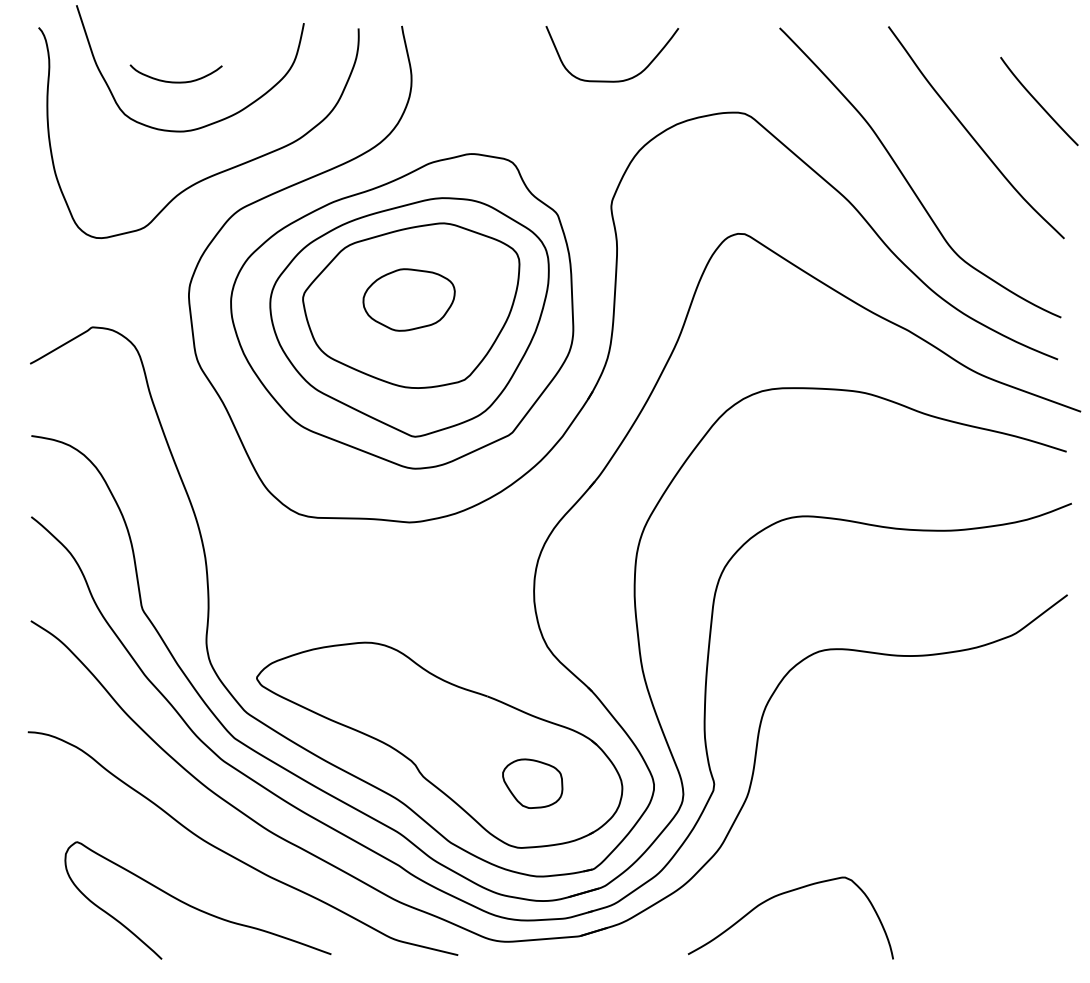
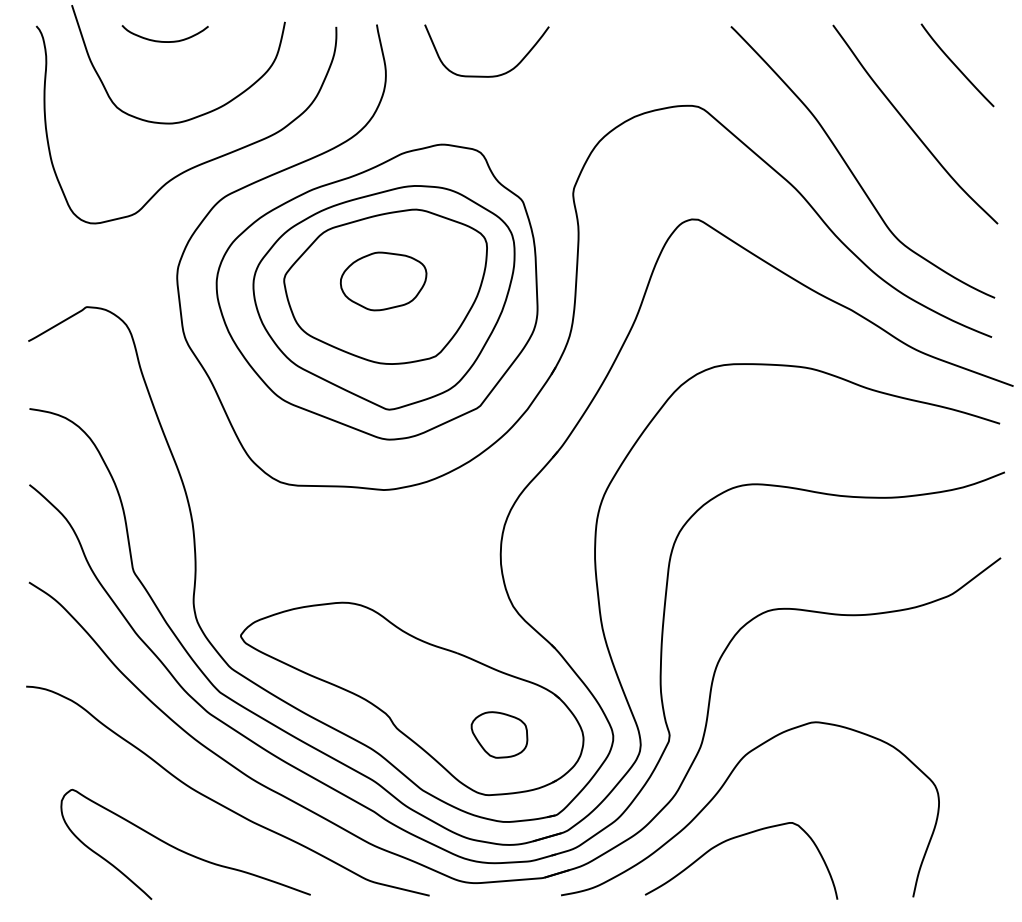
curve: (612, 80) -> (487, 75), moved
curve: (175, 81) -> (164, 41), moved
curve: (1038, 101) -> (956, 65), moved
curve: (770, 840) -> (722, 788), added

